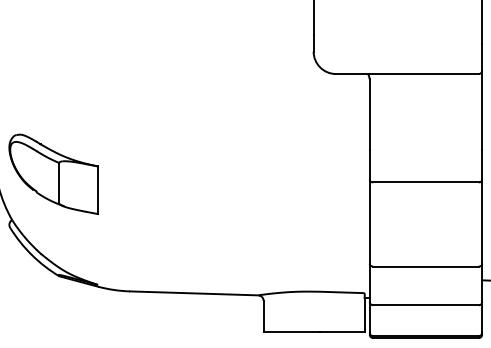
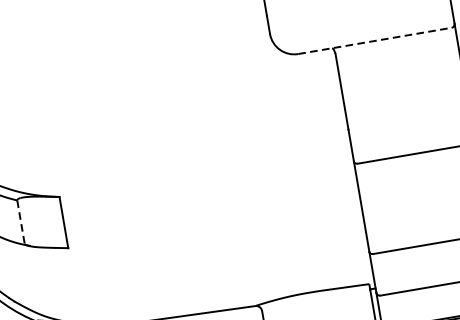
line: (407, 74) -> (375, 41), solid -> dashed
line: (59, 183) -> (21, 222), solid -> dashed

